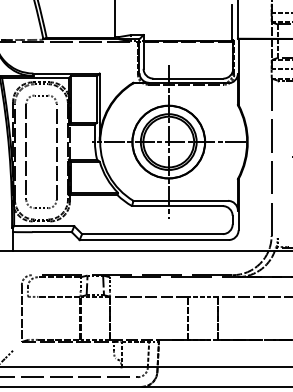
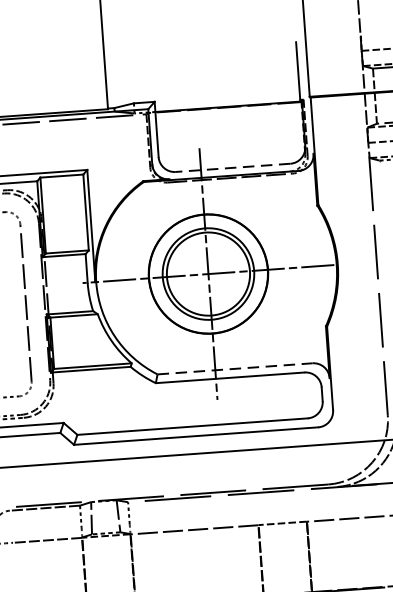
line: (188, 78) -> (233, 167), solid -> dashed
line: (181, 200) -> (236, 368), solid -> dashed

